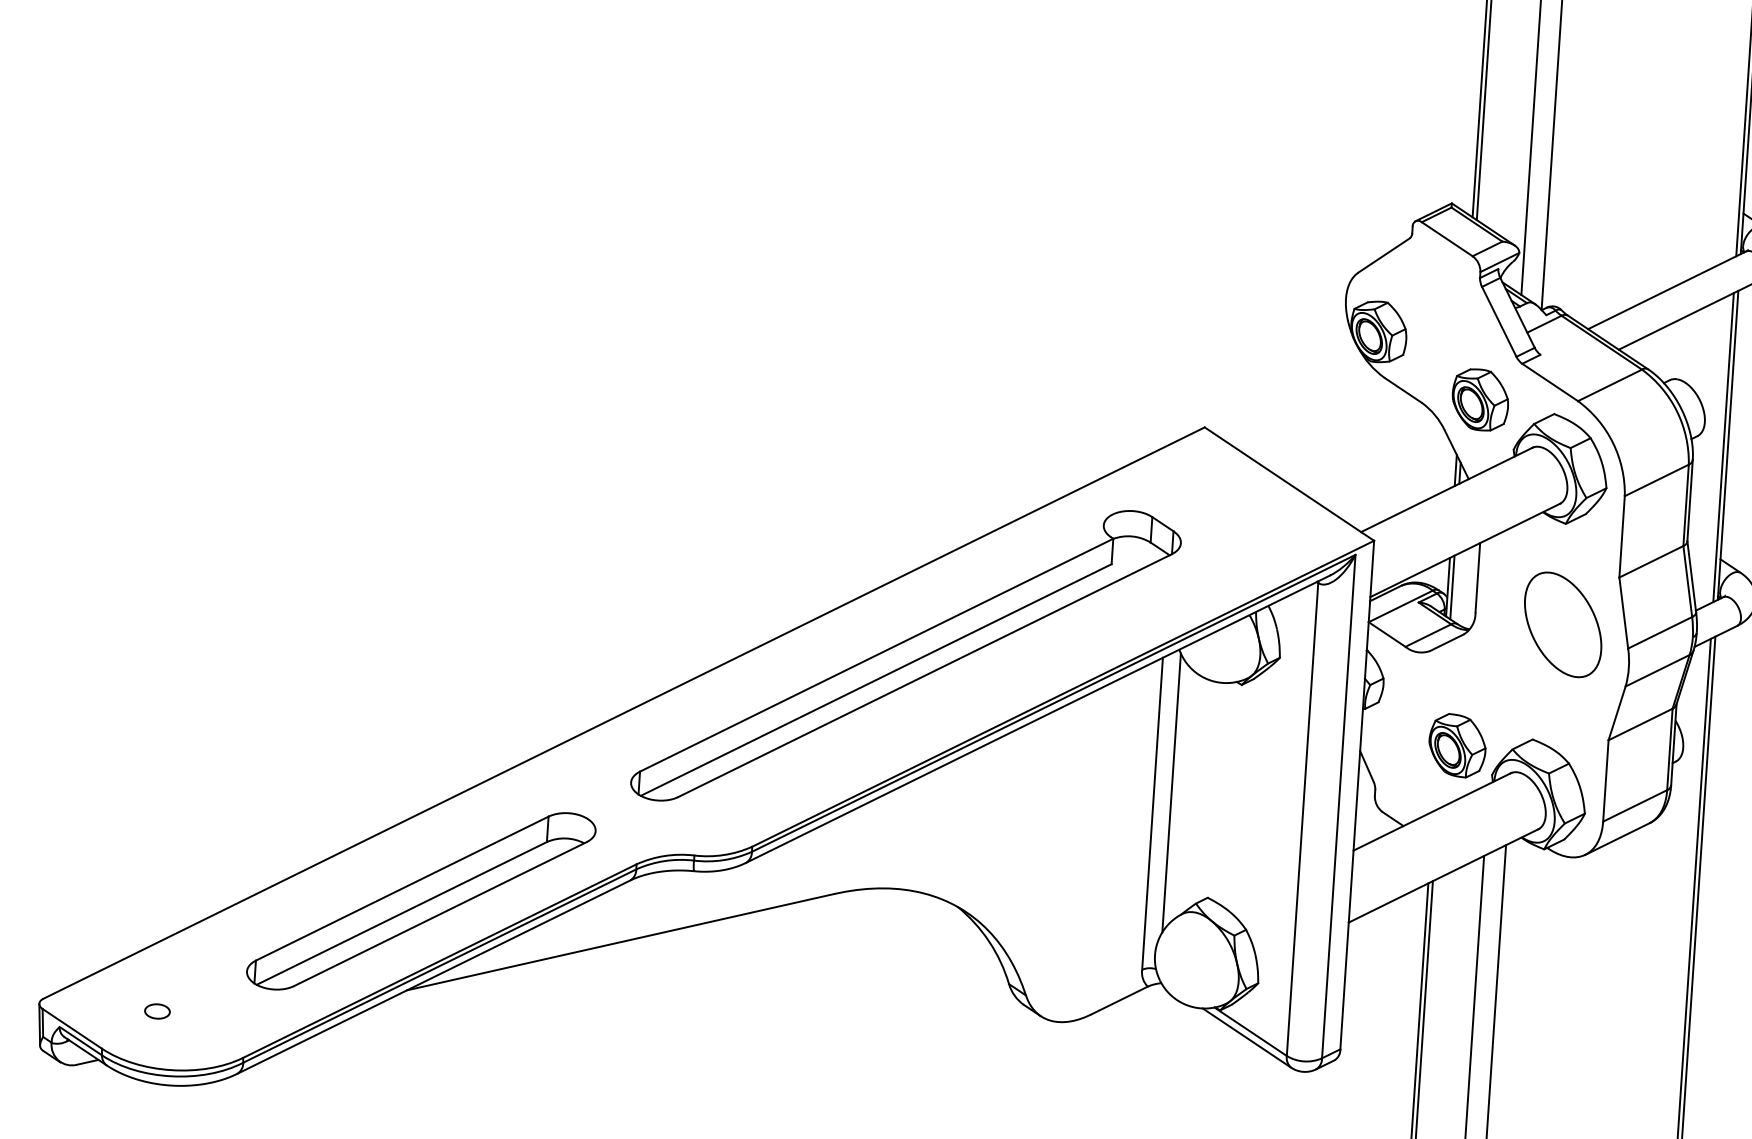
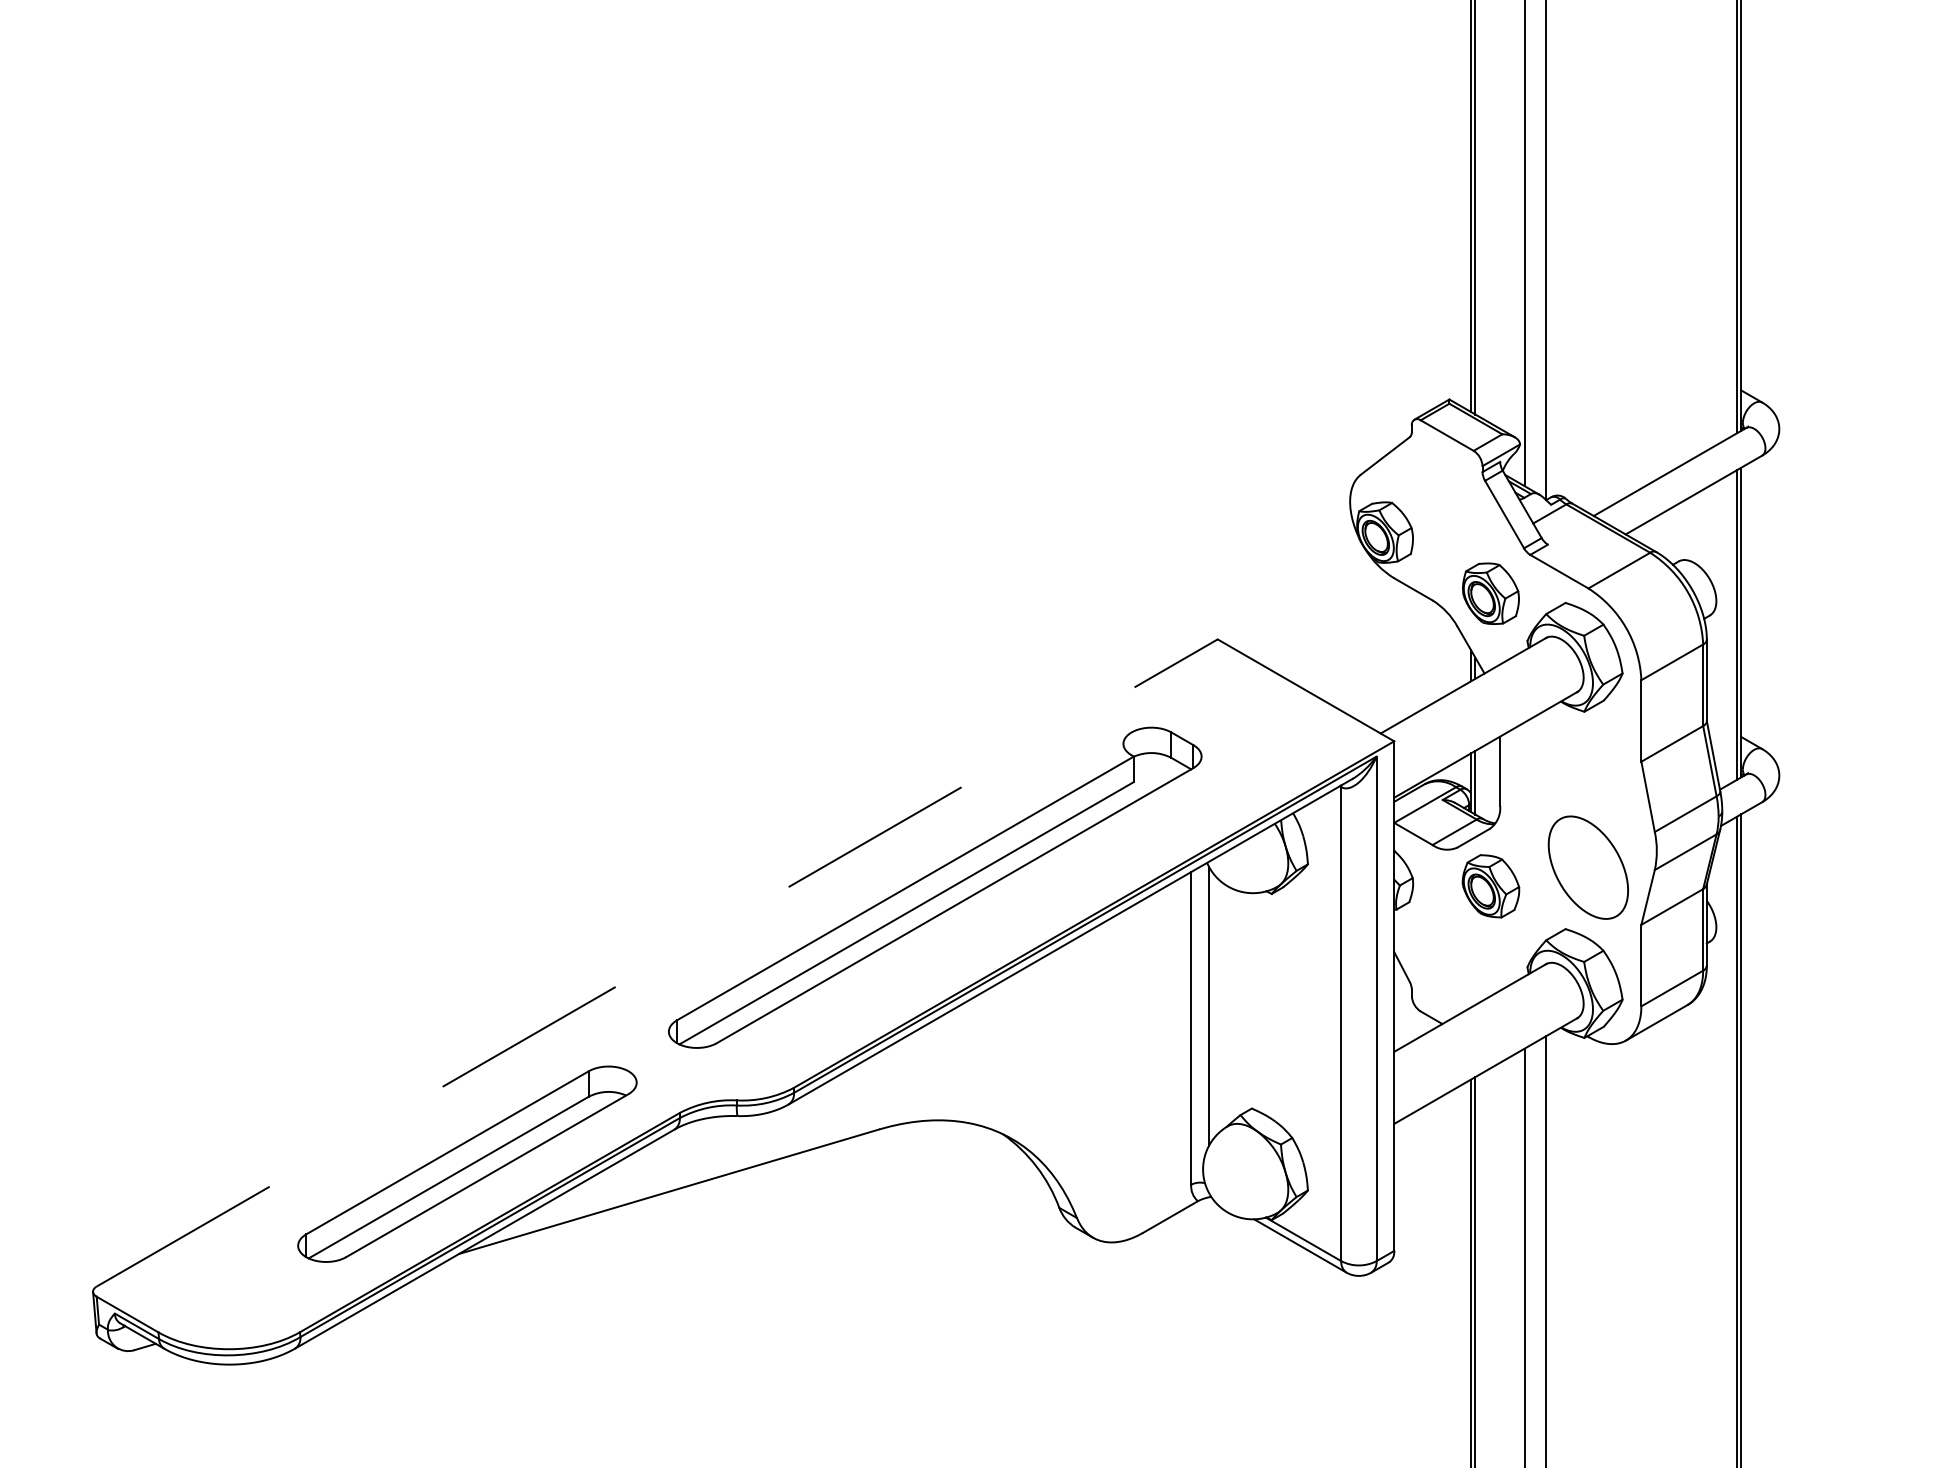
part: (1562, 624) -> (1587, 867), moved
line: (624, 712) -> (657, 962), solid -> dashed
part: (1456, 745) -> (1490, 886), moved
part: (157, 1011) -> (211, 1291), removed

